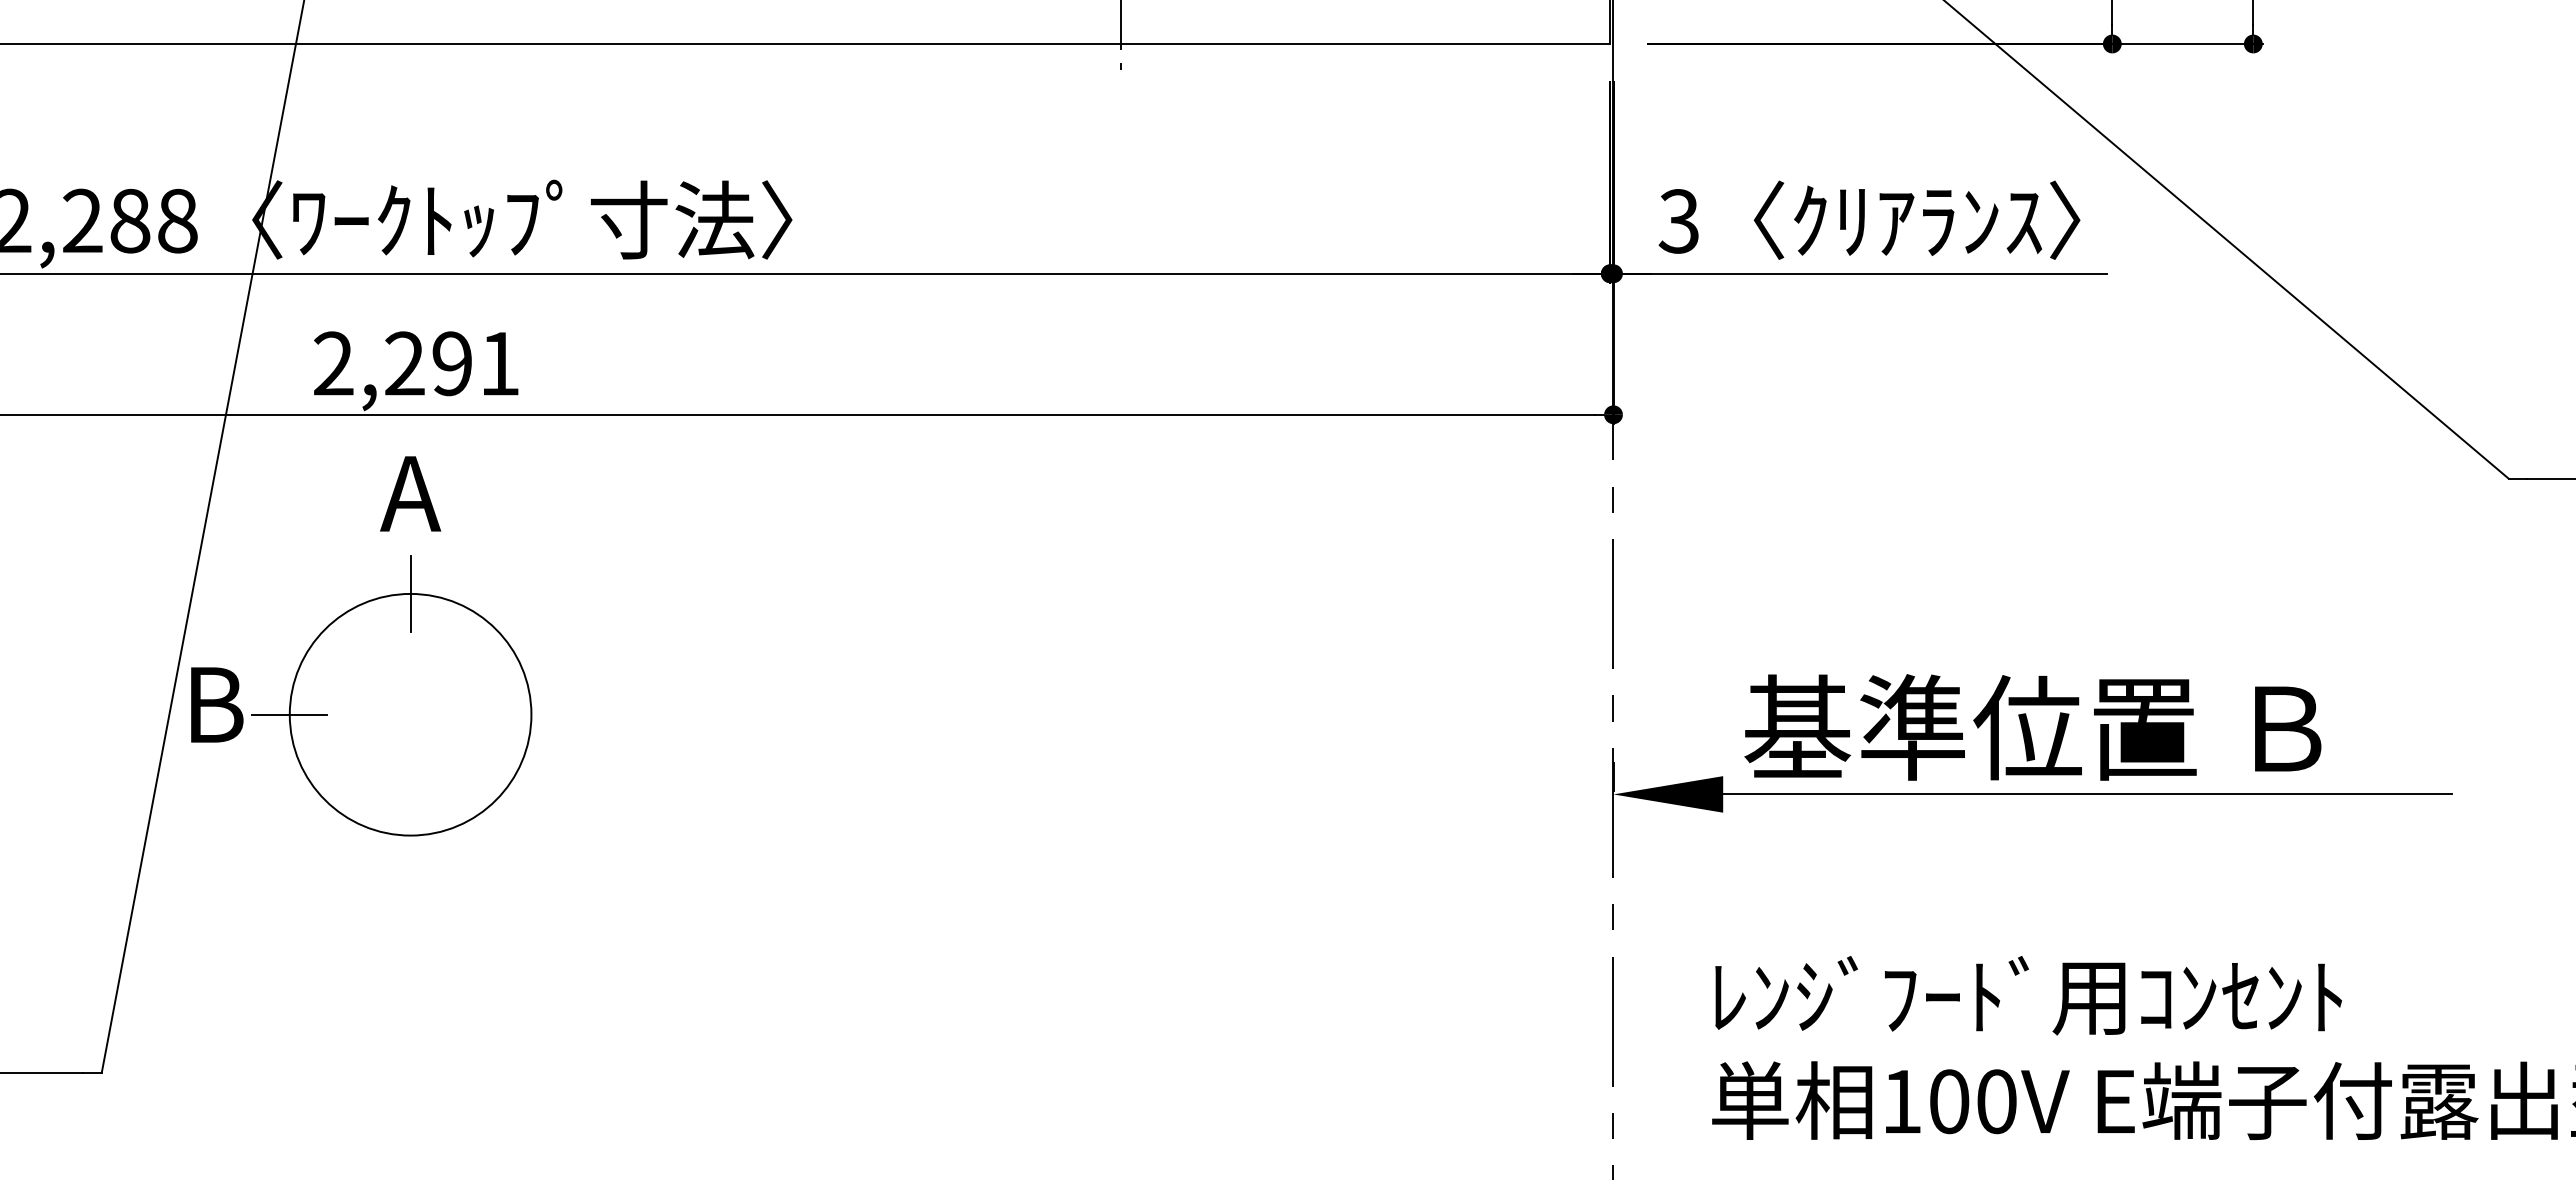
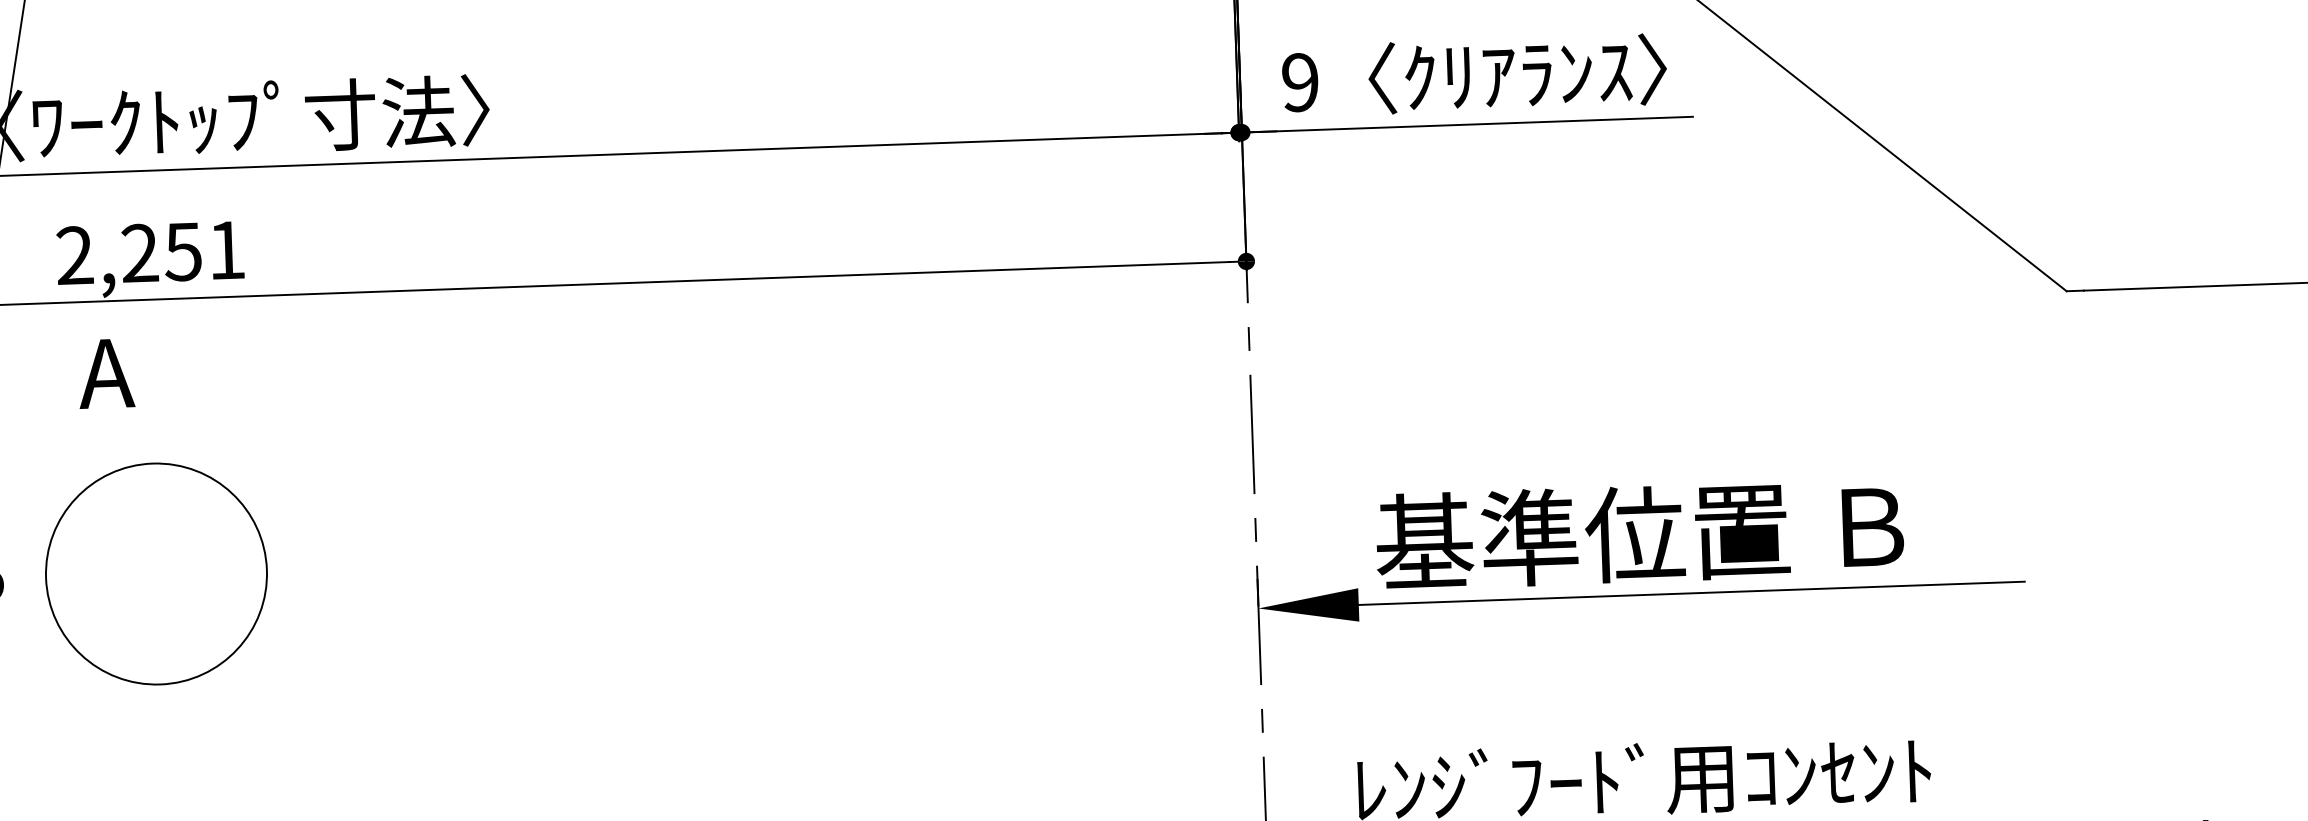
text: (1678, 221) -> (1299, 82), 3 -> 9
text: (451, 363) -> (182, 251), 2,291 -> 2,251
text: (410, 493) -> (106, 373), moved
line: (410, 593) -> (152, 463), removed
line: (289, 714) -> (45, 577), removed

